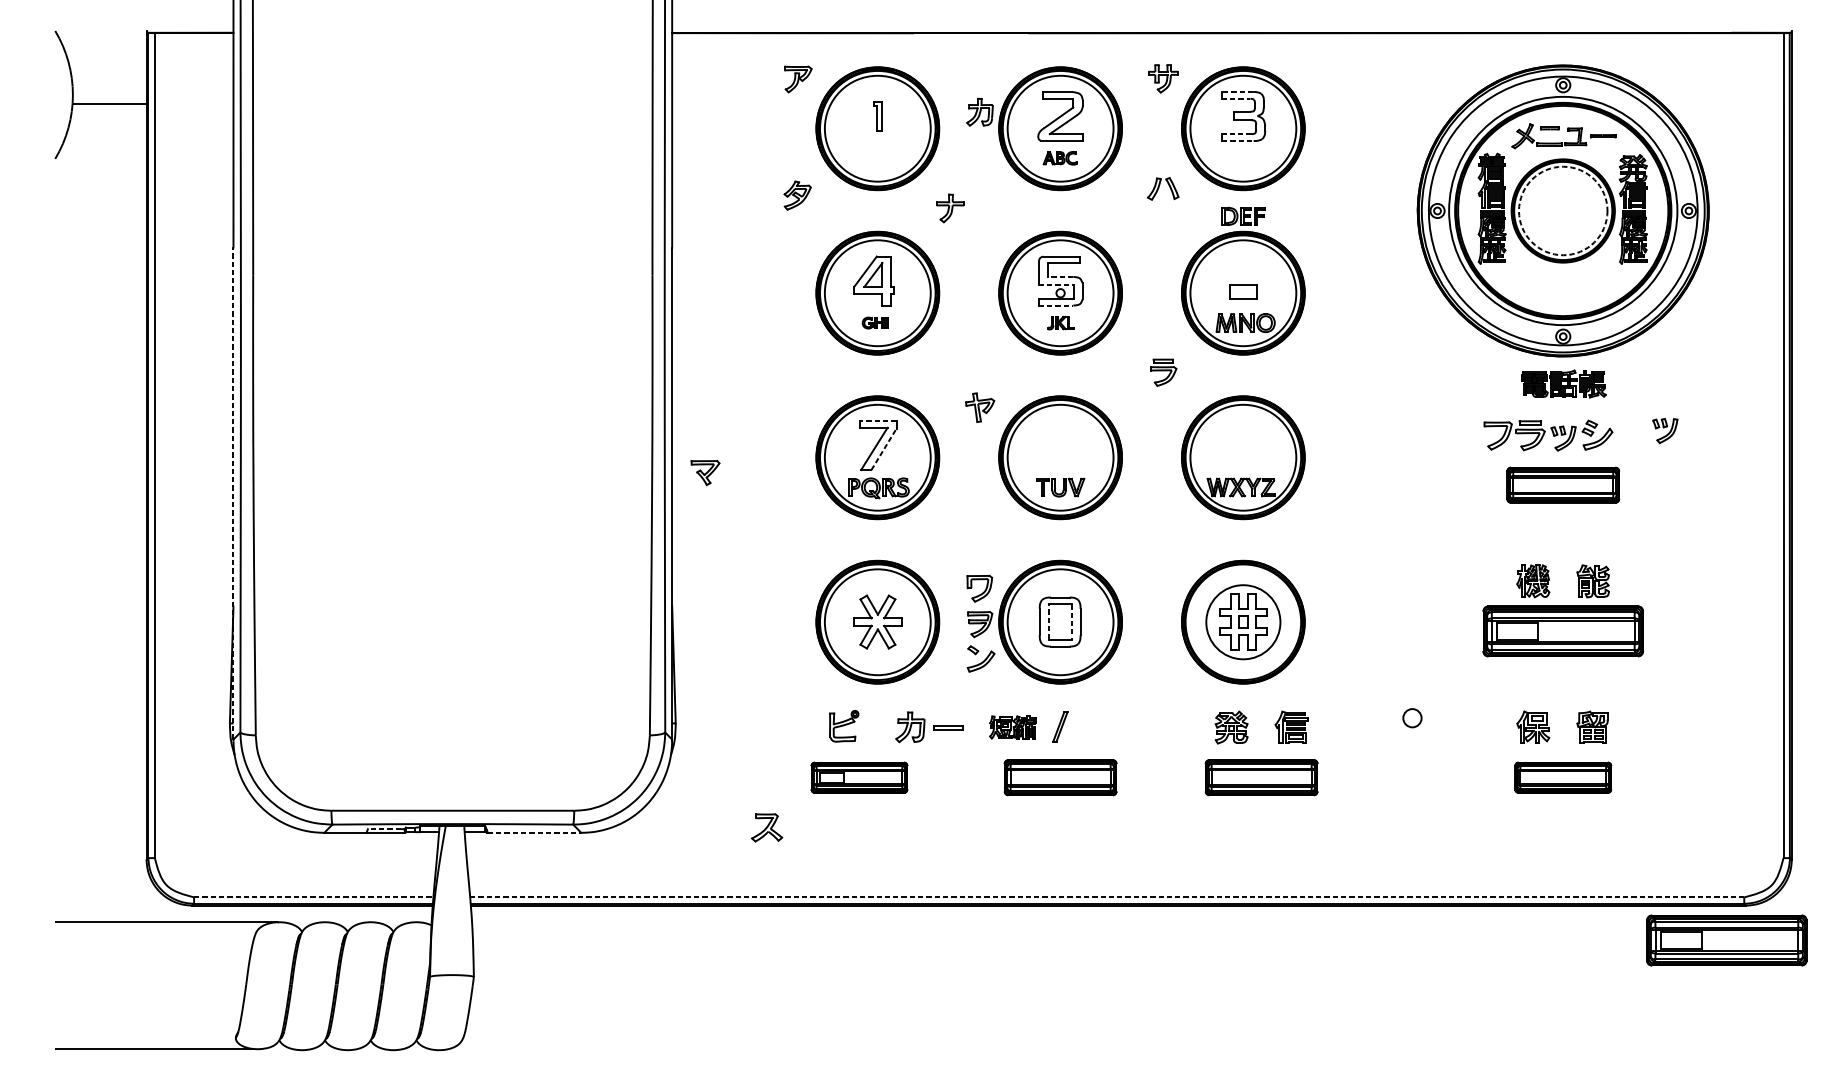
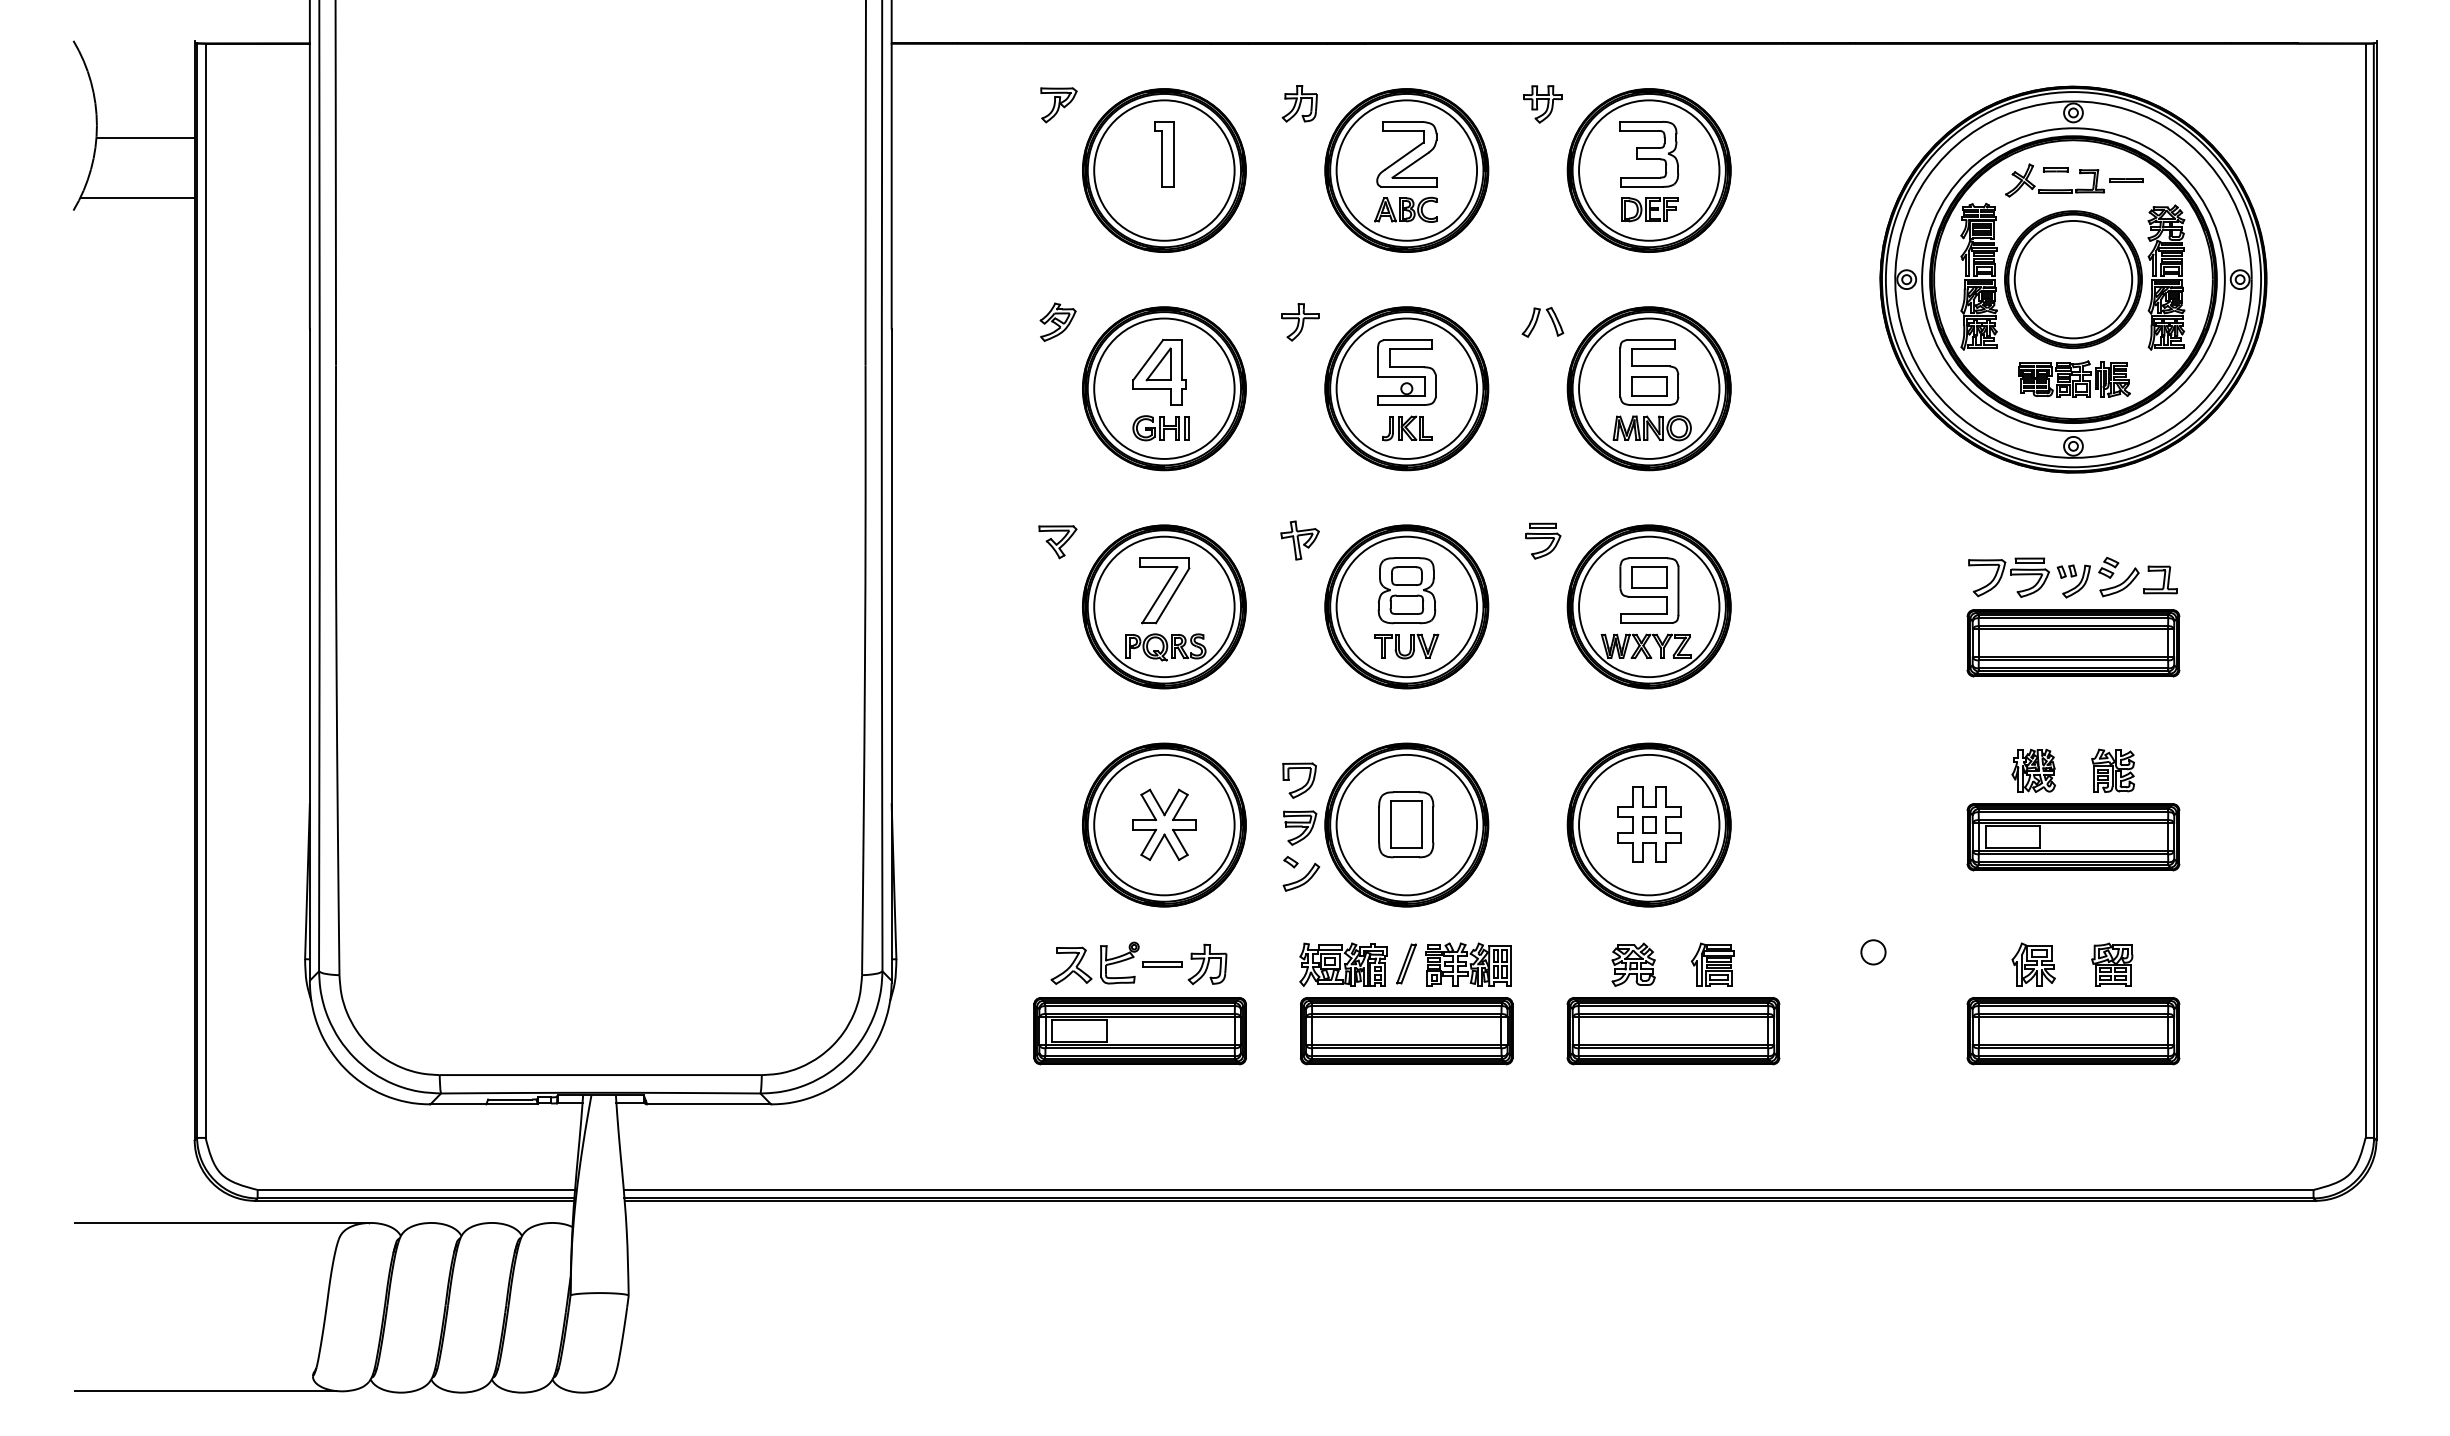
line: (1237, 91) -> (1641, 121), dashed -> solid
line: (1236, 98) -> (1639, 130), dashed -> solid
part: (979, 112) -> (1299, 103), moved
part: (877, 116) -> (1164, 154), size x1.67
line: (1236, 133) -> (1640, 177), dashed -> solid
line: (1237, 140) -> (1641, 186), dashed -> solid
line: (103, 149) -> (137, 198), added
part: (1059, 158) -> (1405, 209), size x1.43
part: (1162, 188) -> (1542, 321), moved
part: (797, 195) -> (1057, 321), moved
part: (950, 208) -> (1300, 322), moved
circle: (1563, 210) -> (2073, 279), dashed -> solid
part: (1243, 216) -> (1649, 209), moved
line: (1060, 277) -> (1406, 367), dashed -> solid
part: (1243, 280) -> (1649, 372), added
line: (1056, 284) -> (1401, 377), dashed -> solid
line: (1055, 305) -> (1400, 405), dashed -> solid
part: (874, 323) -> (1160, 428), size x1.67
part: (1061, 323) -> (1407, 428), size x1.43
part: (1163, 372) -> (1543, 540), moved
part: (1564, 383) -> (2074, 378), moved
line: (877, 421) -> (1164, 558), dashed -> solid
part: (1665, 431) -> (2208, 571), removed
part: (1628, 437) -> (2160, 579), added
part: (1060, 445) -> (1406, 590), added
part: (1243, 445) -> (1649, 590), added
line: (883, 449) -> (1172, 595), dashed -> solid
part: (705, 473) -> (1057, 542), moved
part: (1563, 485) -> (2073, 643), size x1.43
line: (233, 494) -> (309, 655), dashed -> solid
line: (1049, 621) -> (1391, 824), dashed -> solid
circle: (1243, 621) -> (1649, 824), size x1.43
line: (1071, 622) -> (1421, 825), dashed -> solid
part: (1012, 727) -> (1343, 964), size x1.43
part: (1107, 727) -> (1468, 964), added
part: (948, 728) -> (1162, 964), moved
part: (859, 777) -> (1139, 1031), size x1.67
part: (1060, 777) -> (1406, 1031), size x1.43
part: (1261, 777) -> (1673, 1031), size x1.43
part: (1563, 777) -> (2073, 1031), size x1.67
part: (767, 827) -> (1071, 965), moved
line: (384, 829) -> (510, 1099), dashed -> solid
line: (534, 832) -> (709, 1104), dashed -> solid
line: (313, 897) -> (416, 1189), dashed -> solid
line: (1107, 897) -> (1468, 1189), dashed -> solid
part: (1726, 940) -> (2290, 1247), removed

